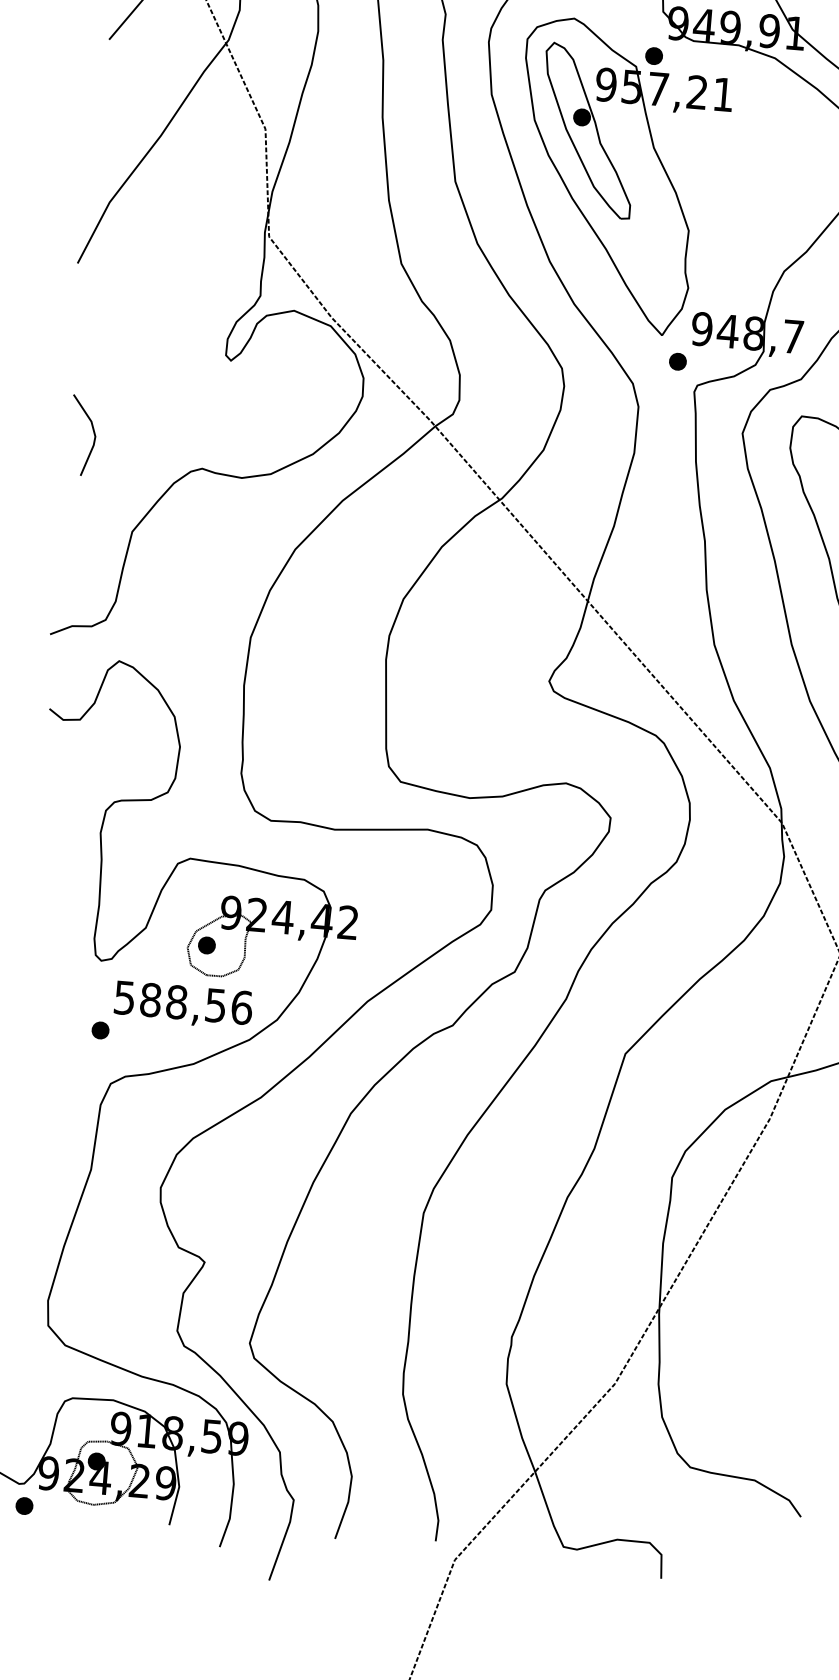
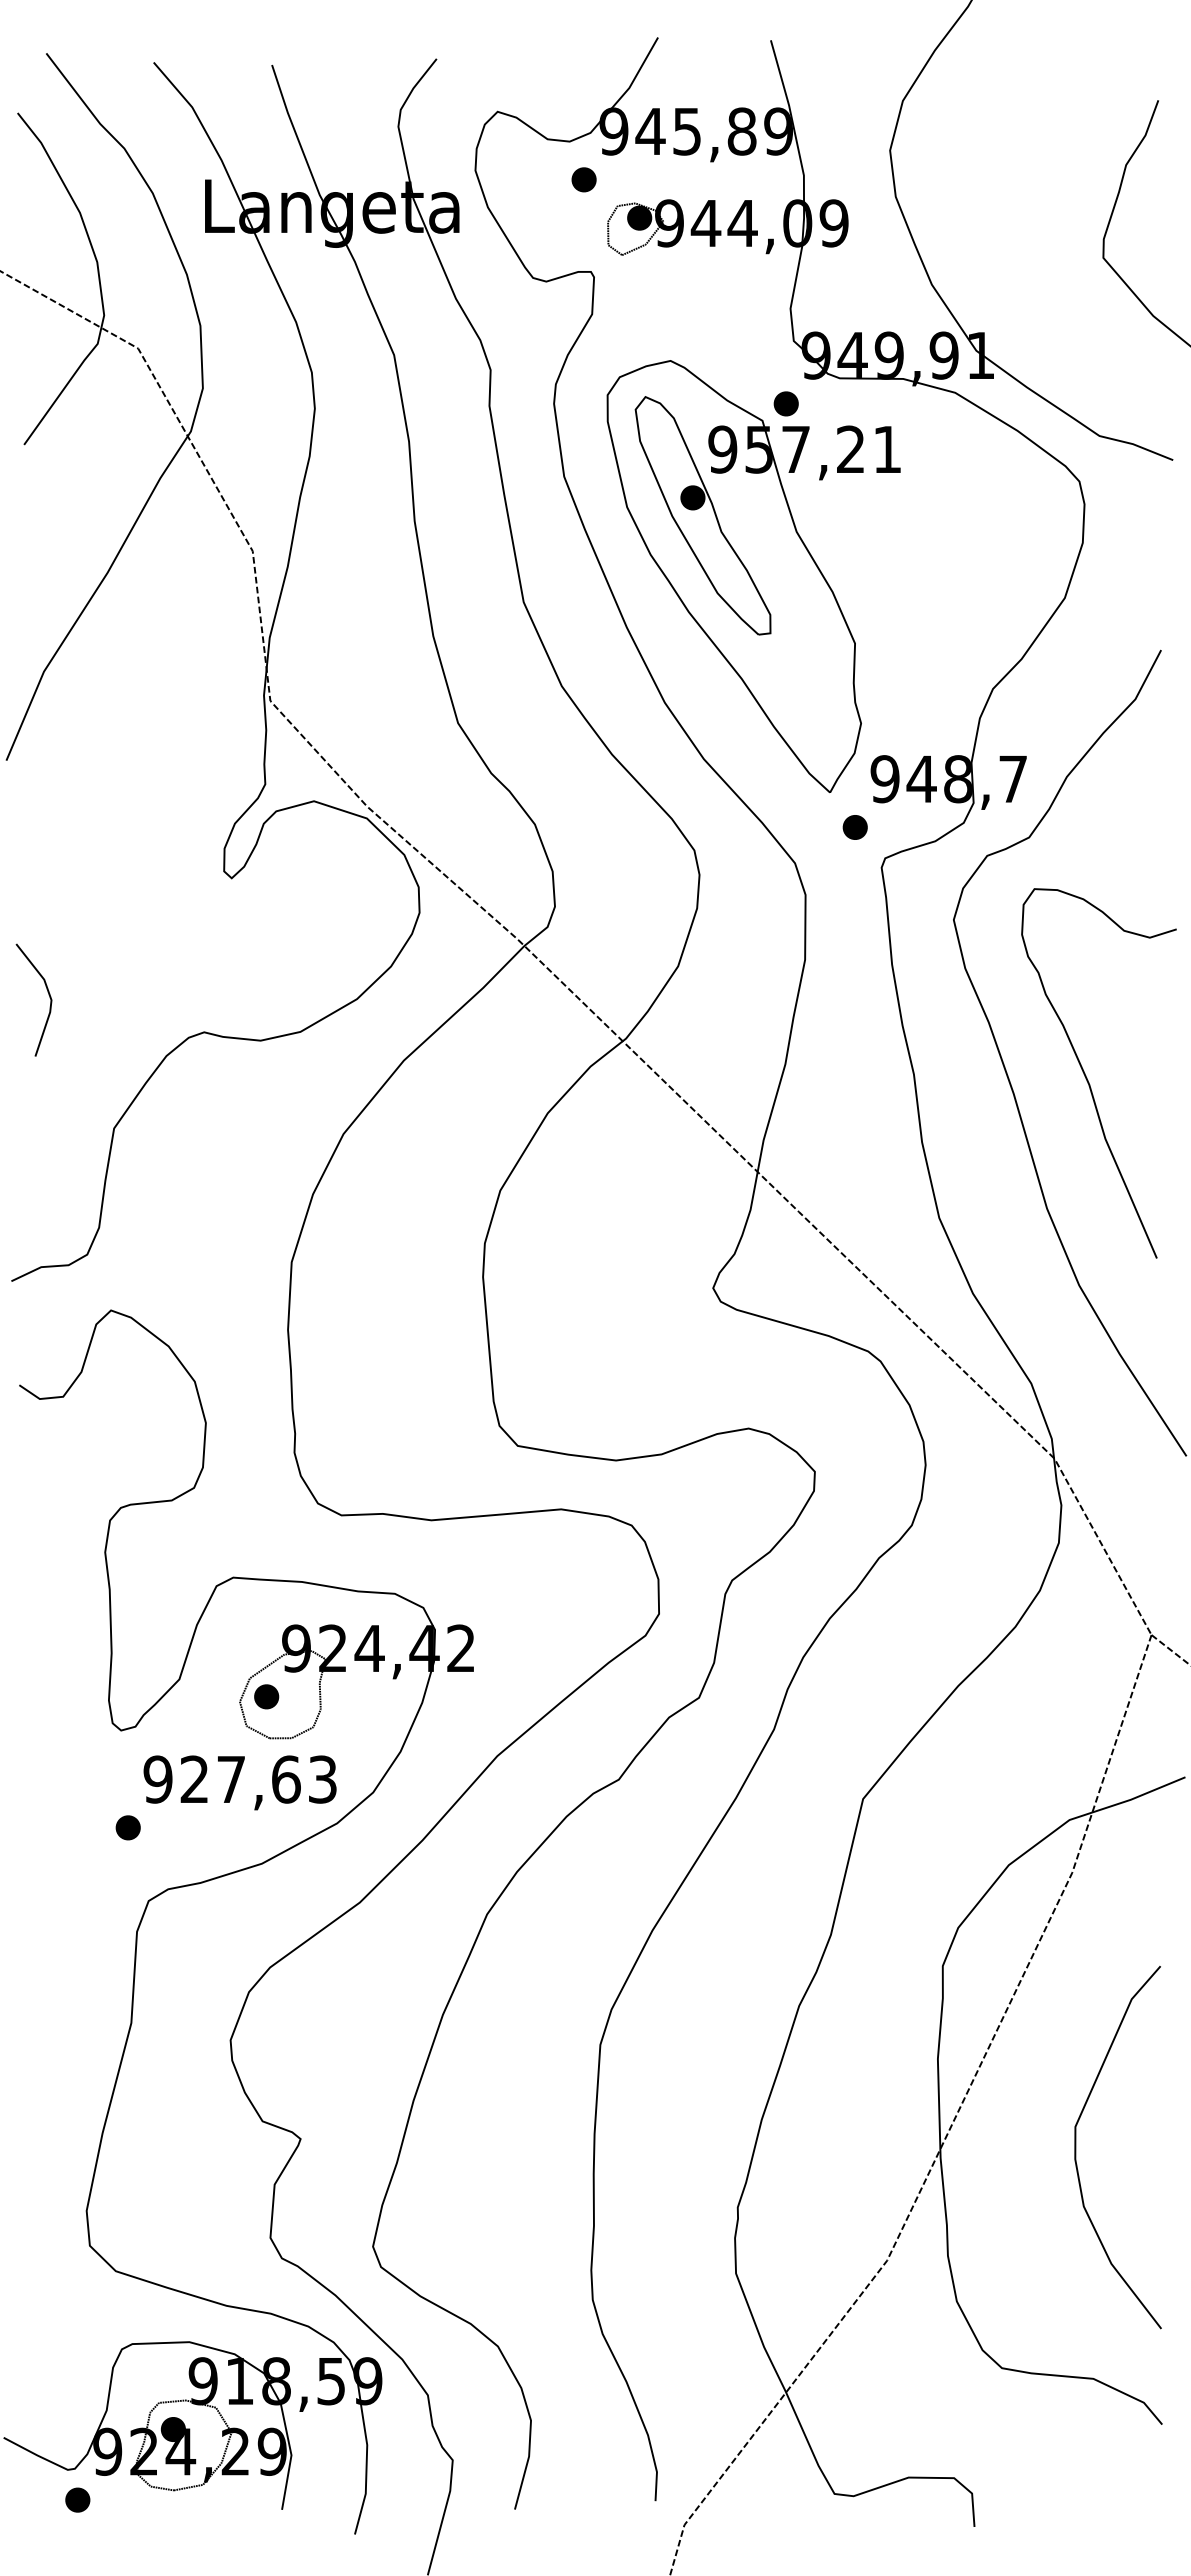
text: (183, 1002) -> (240, 1779), 588,56 -> 927,63
curve: (756, 1314) -> (1076, 2147), added

